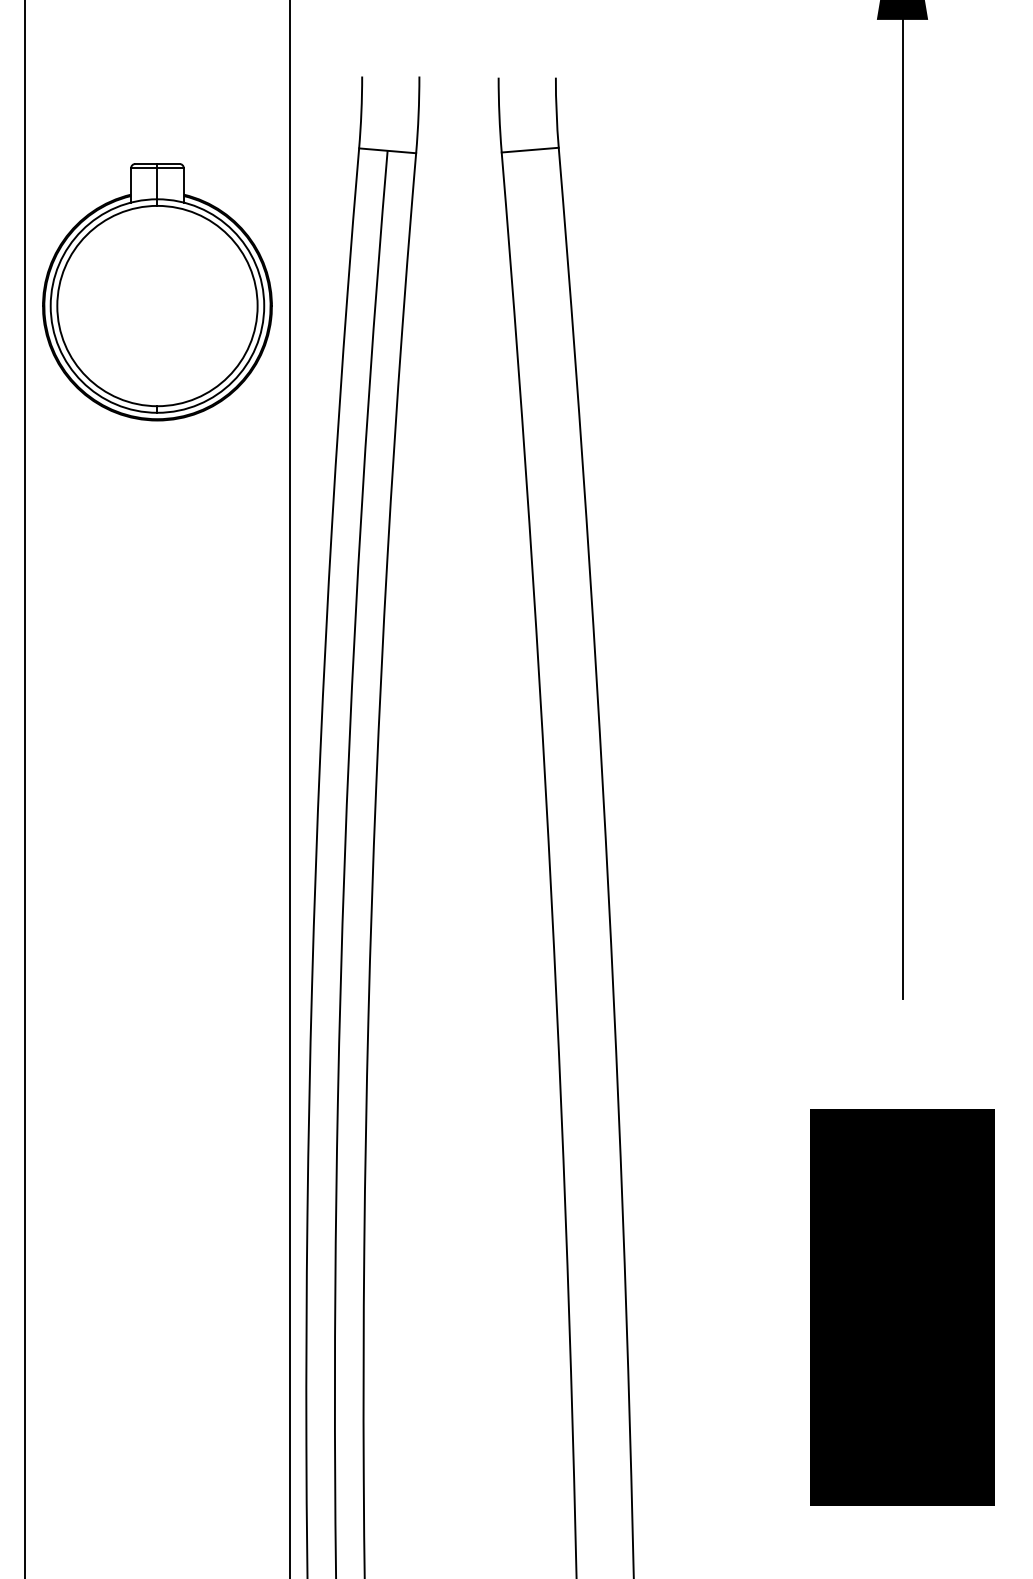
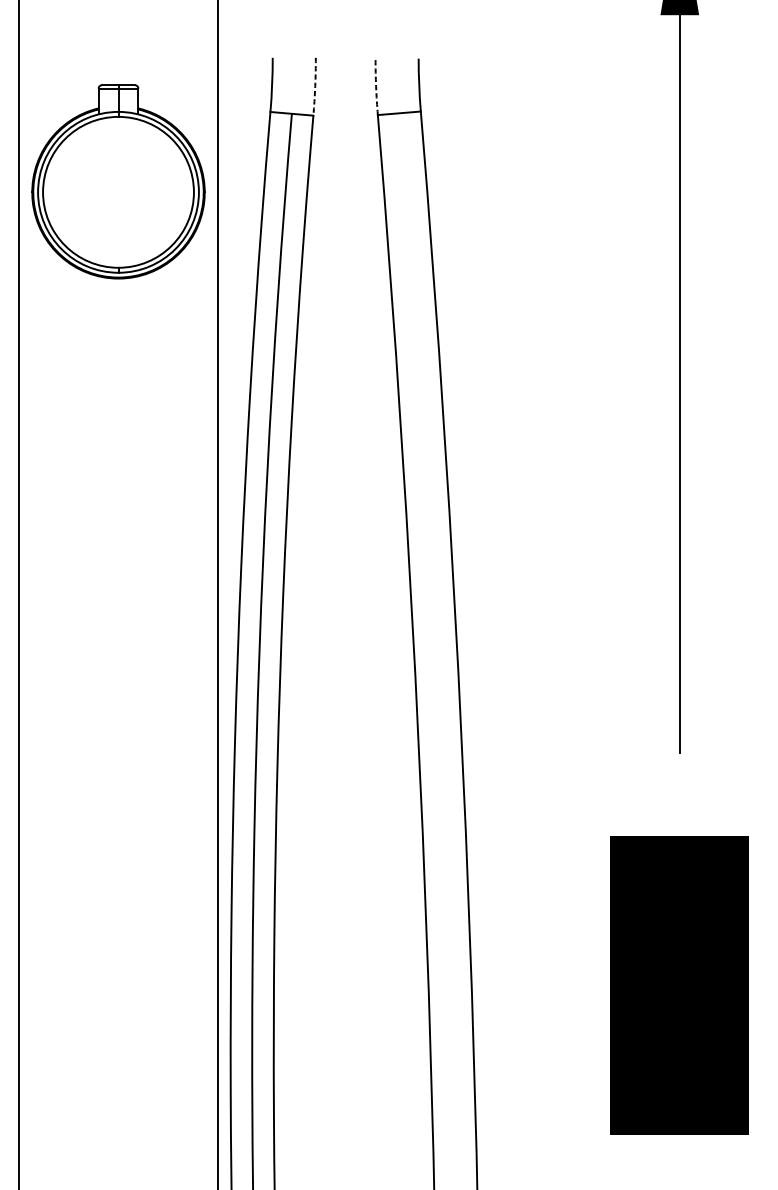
arc: (418, 114) -> (315, 86), solid -> dashed
arc: (499, 115) -> (376, 87), solid -> dashed
part: (157, 292) -> (118, 182), moved

